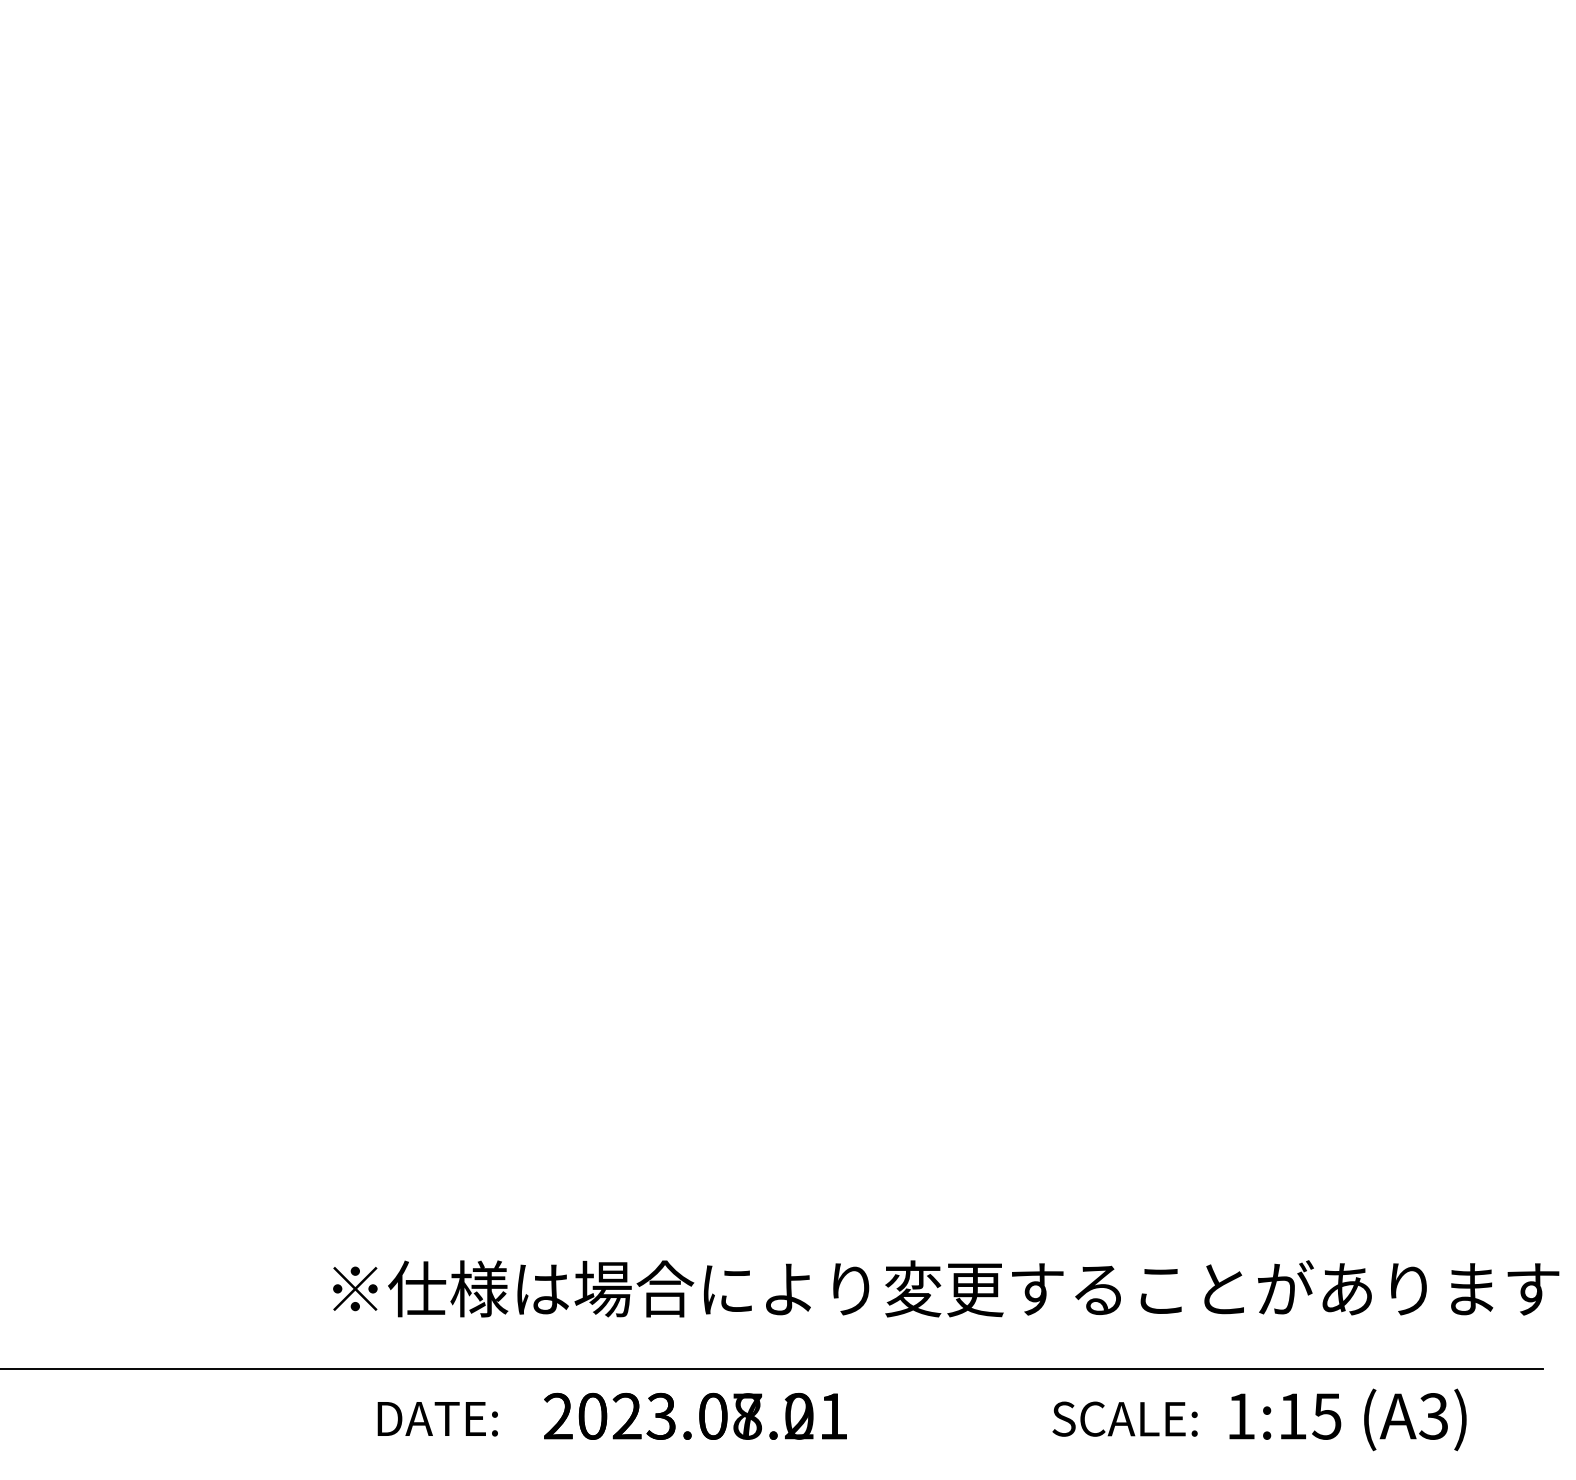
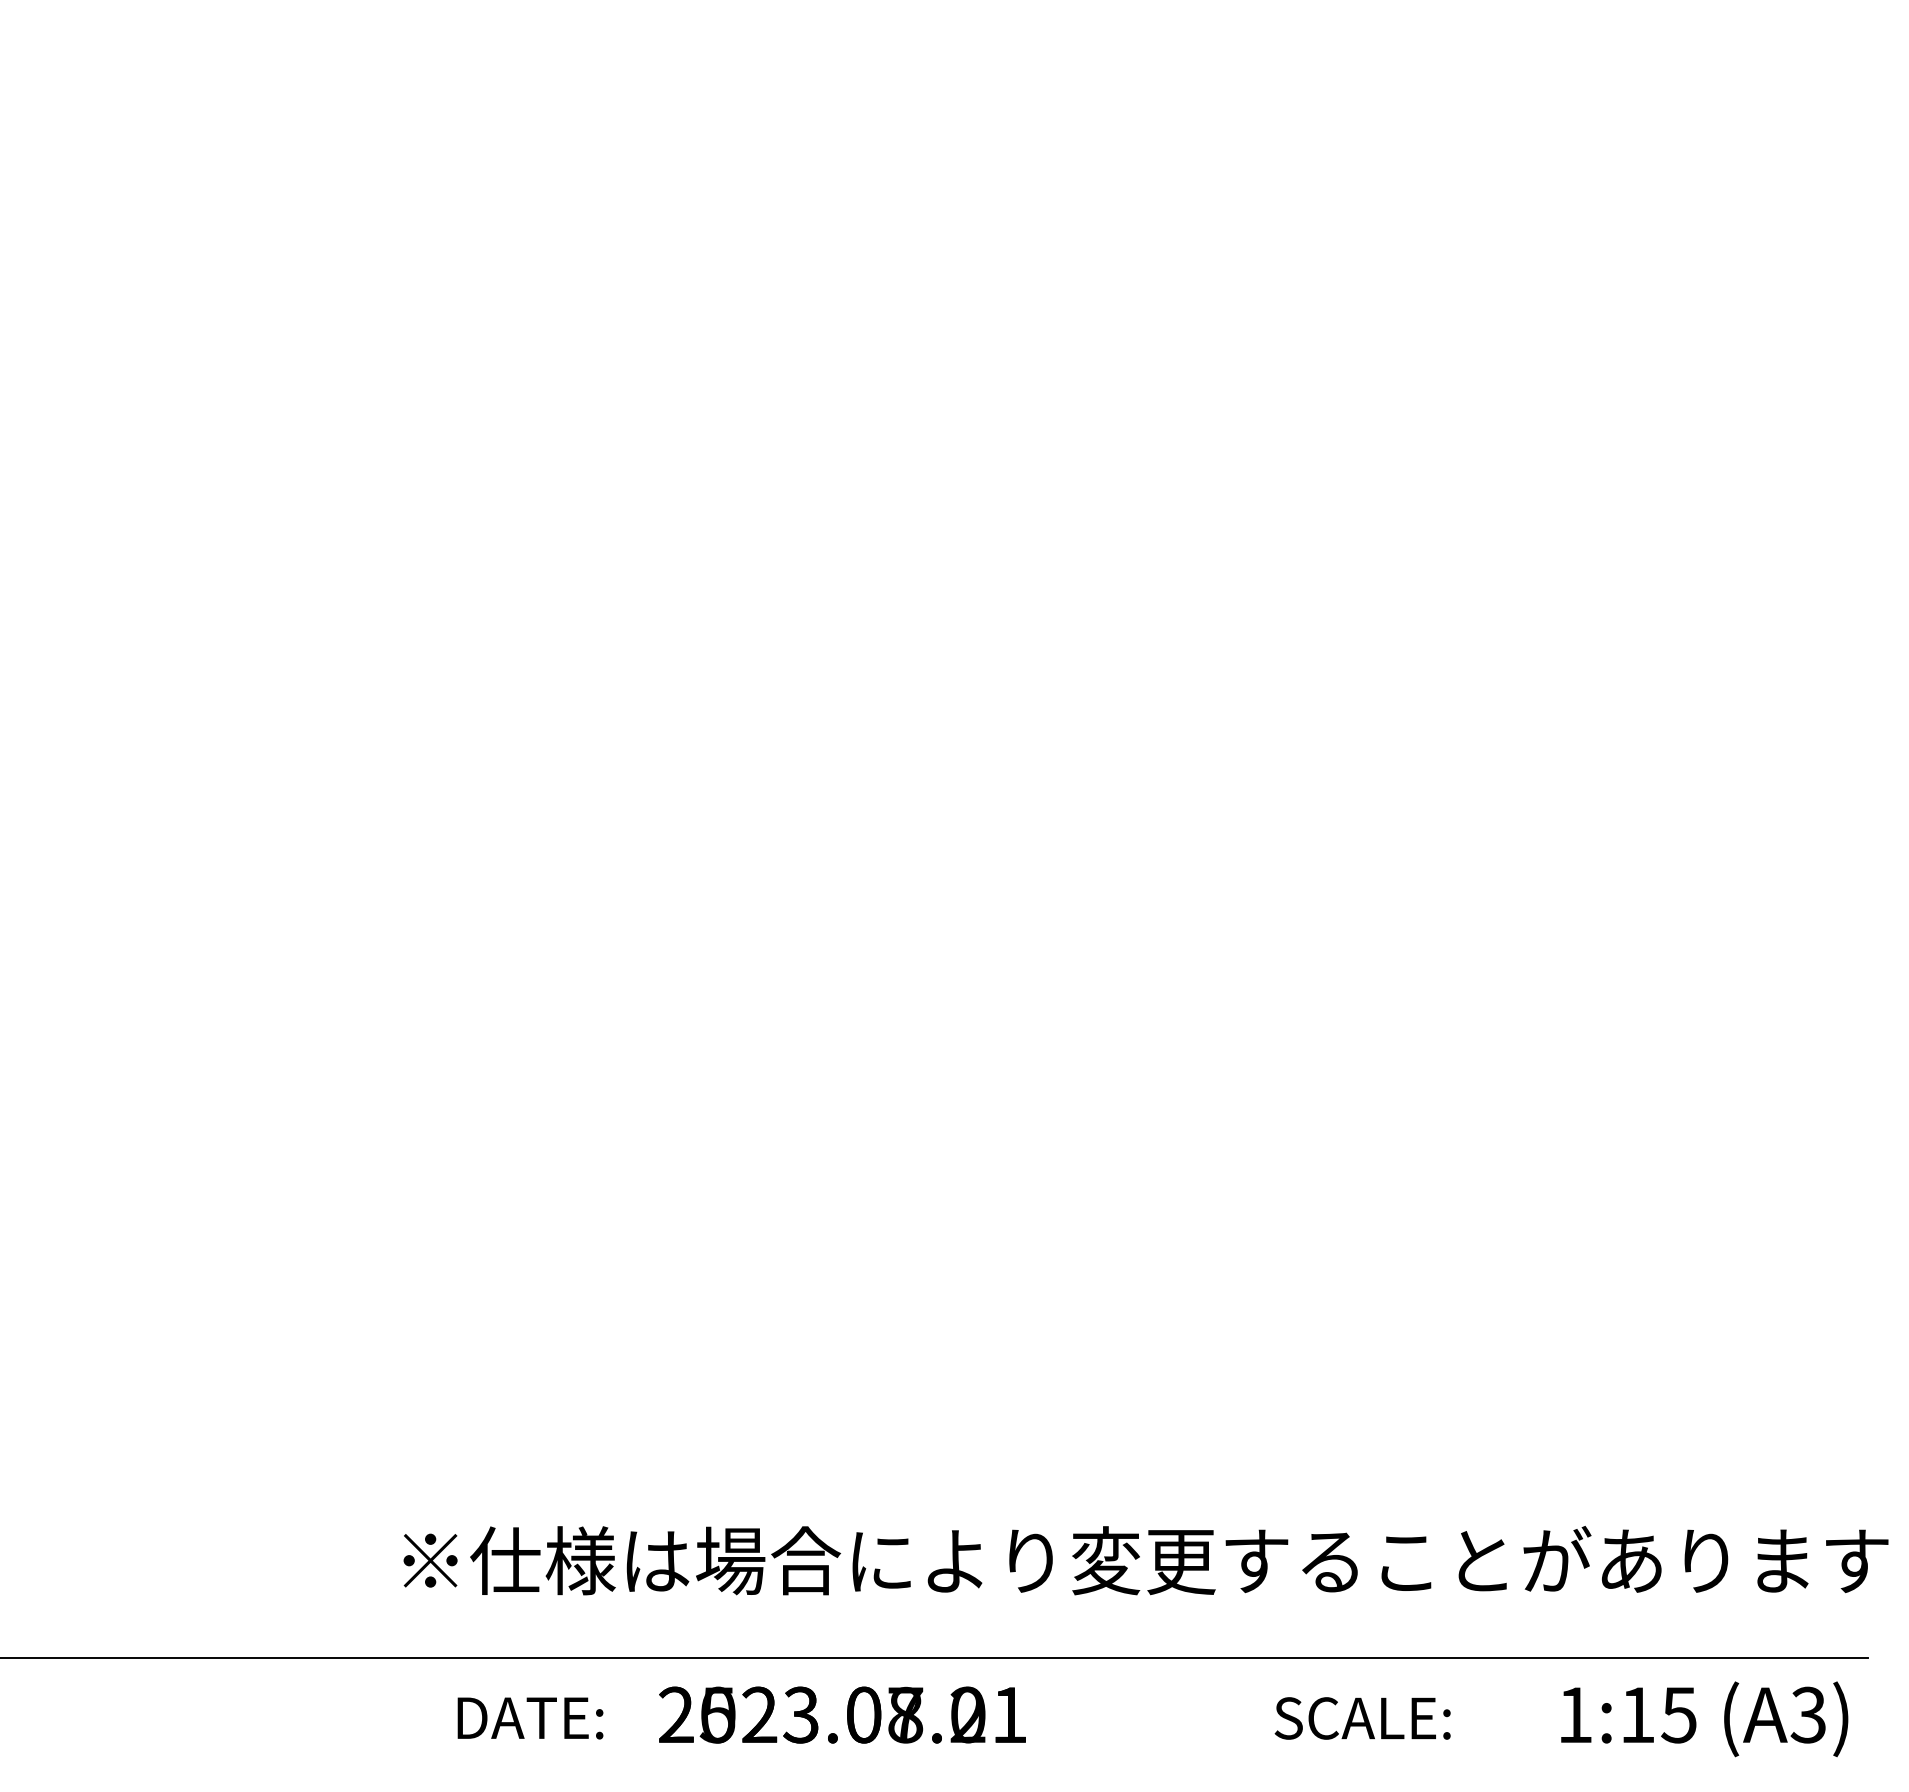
text: (592, 1415) -> (717, 1714), 2023.08.21 -> 2523.08.21
text: (1347, 1420) -> (1704, 1719), moved

